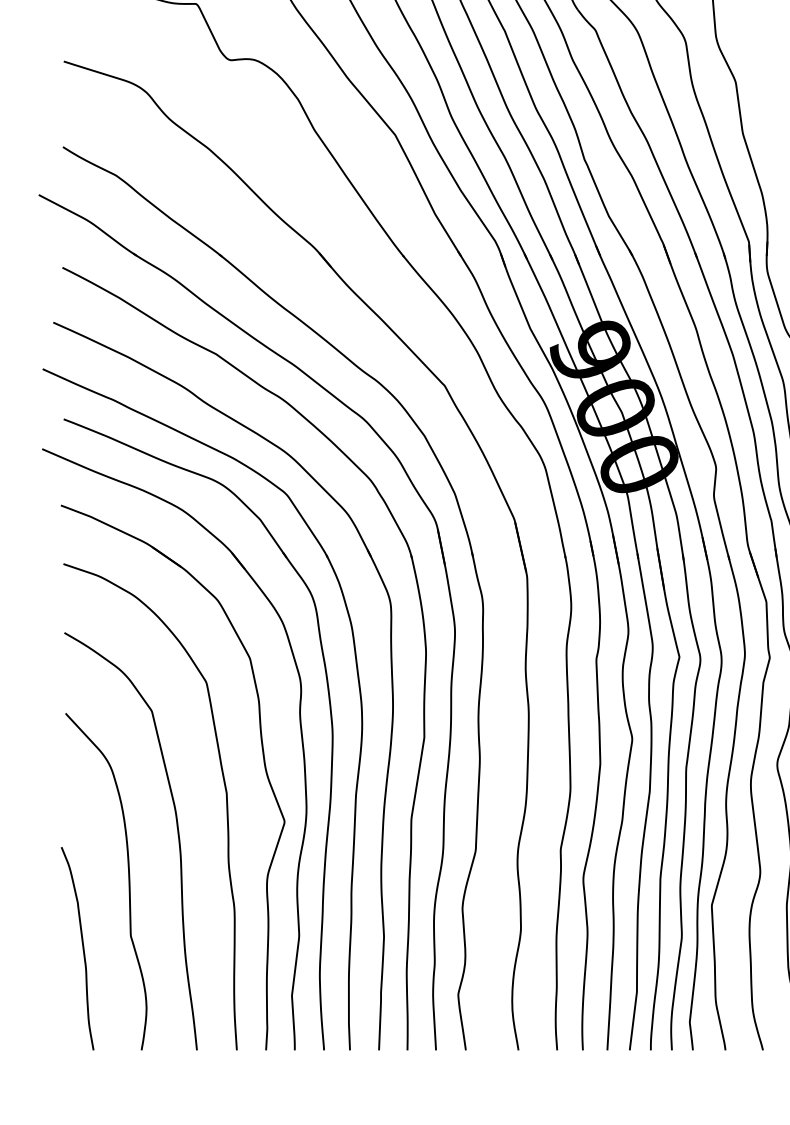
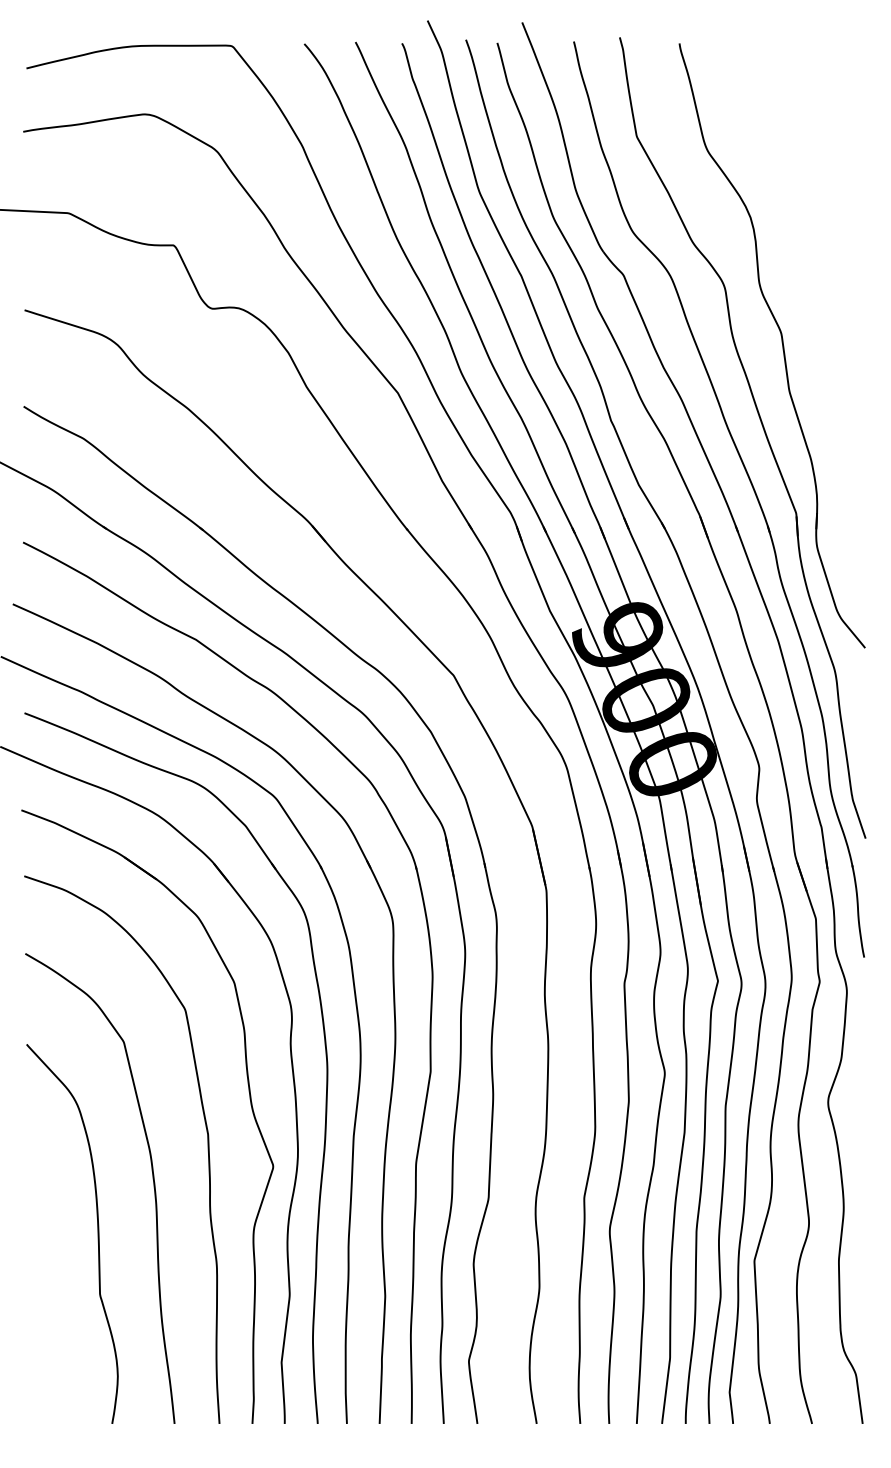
curve: (82, 947) -> (45, 1308), removed

